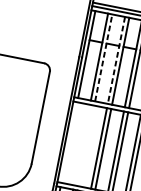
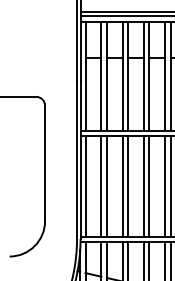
line: (103, 58) -> (106, 76), dashed -> solid
line: (116, 60) -> (122, 76), dashed -> solid
line: (69, 142) -> (85, 186), added
line: (82, 145) -> (101, 186), added
line: (86, 145) -> (106, 186), added

